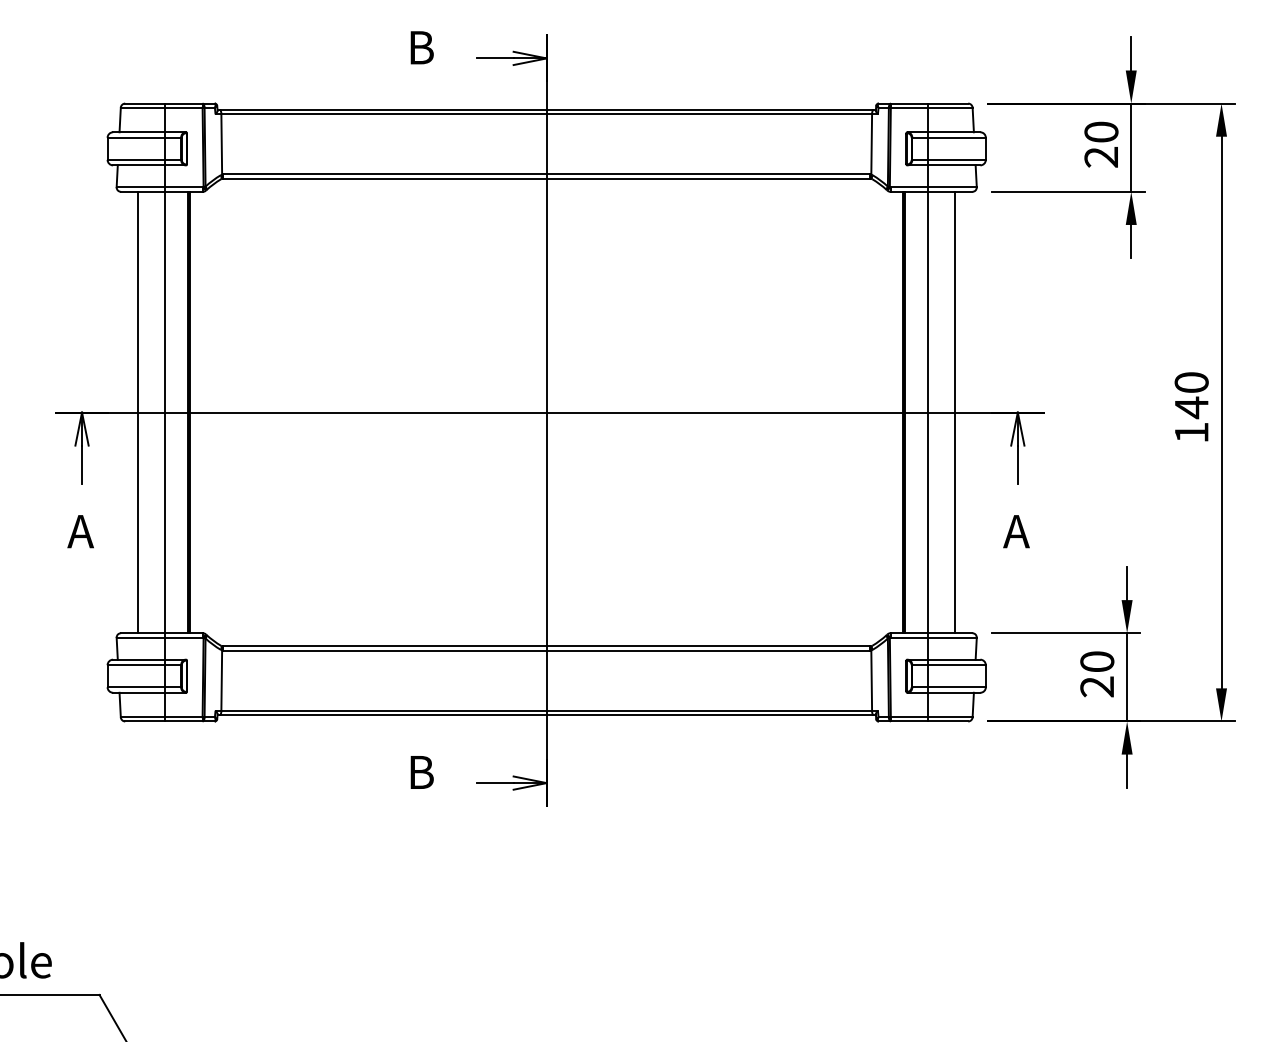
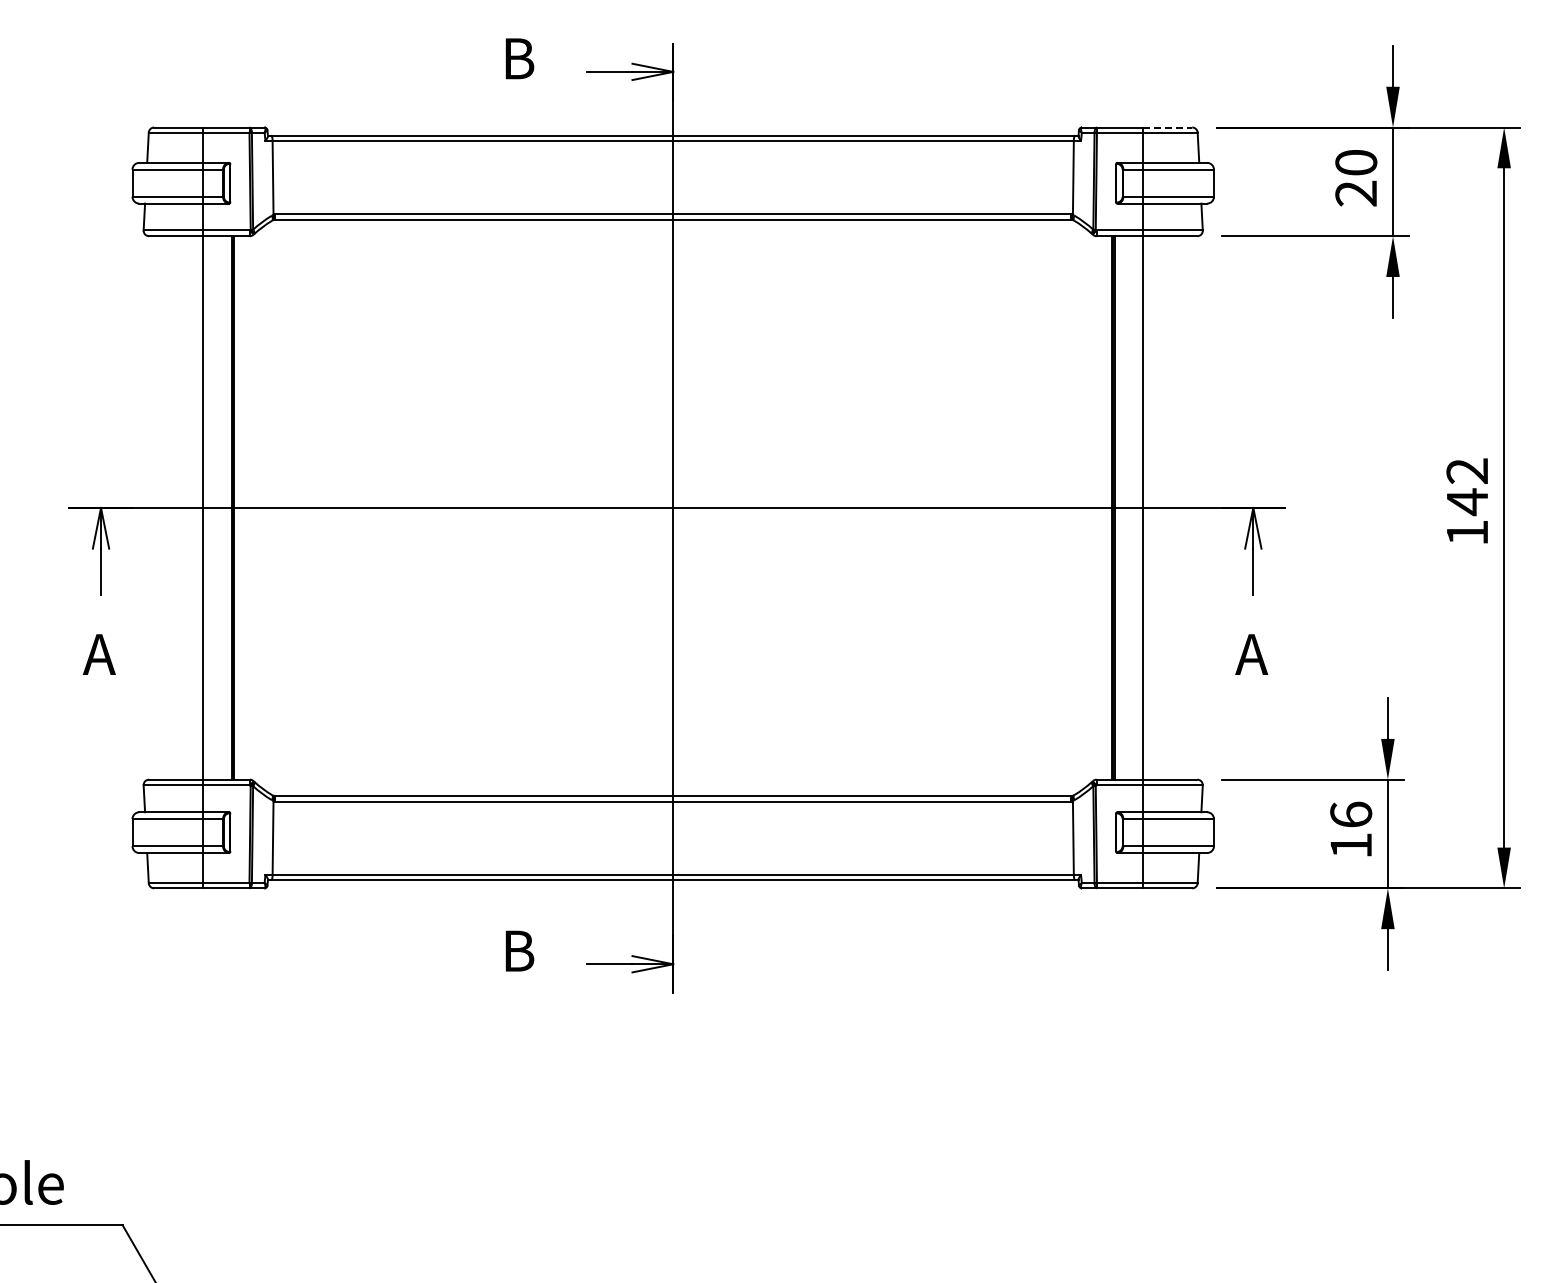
line: (948, 103) -> (1168, 127), solid -> dashed
text: (1191, 382) -> (1467, 470), 140 -> 142
line: (138, 412) -> (170, 507), removed
line: (954, 412) -> (1175, 507), removed
text: (1097, 673) -> (1351, 829), 20 -> 16

